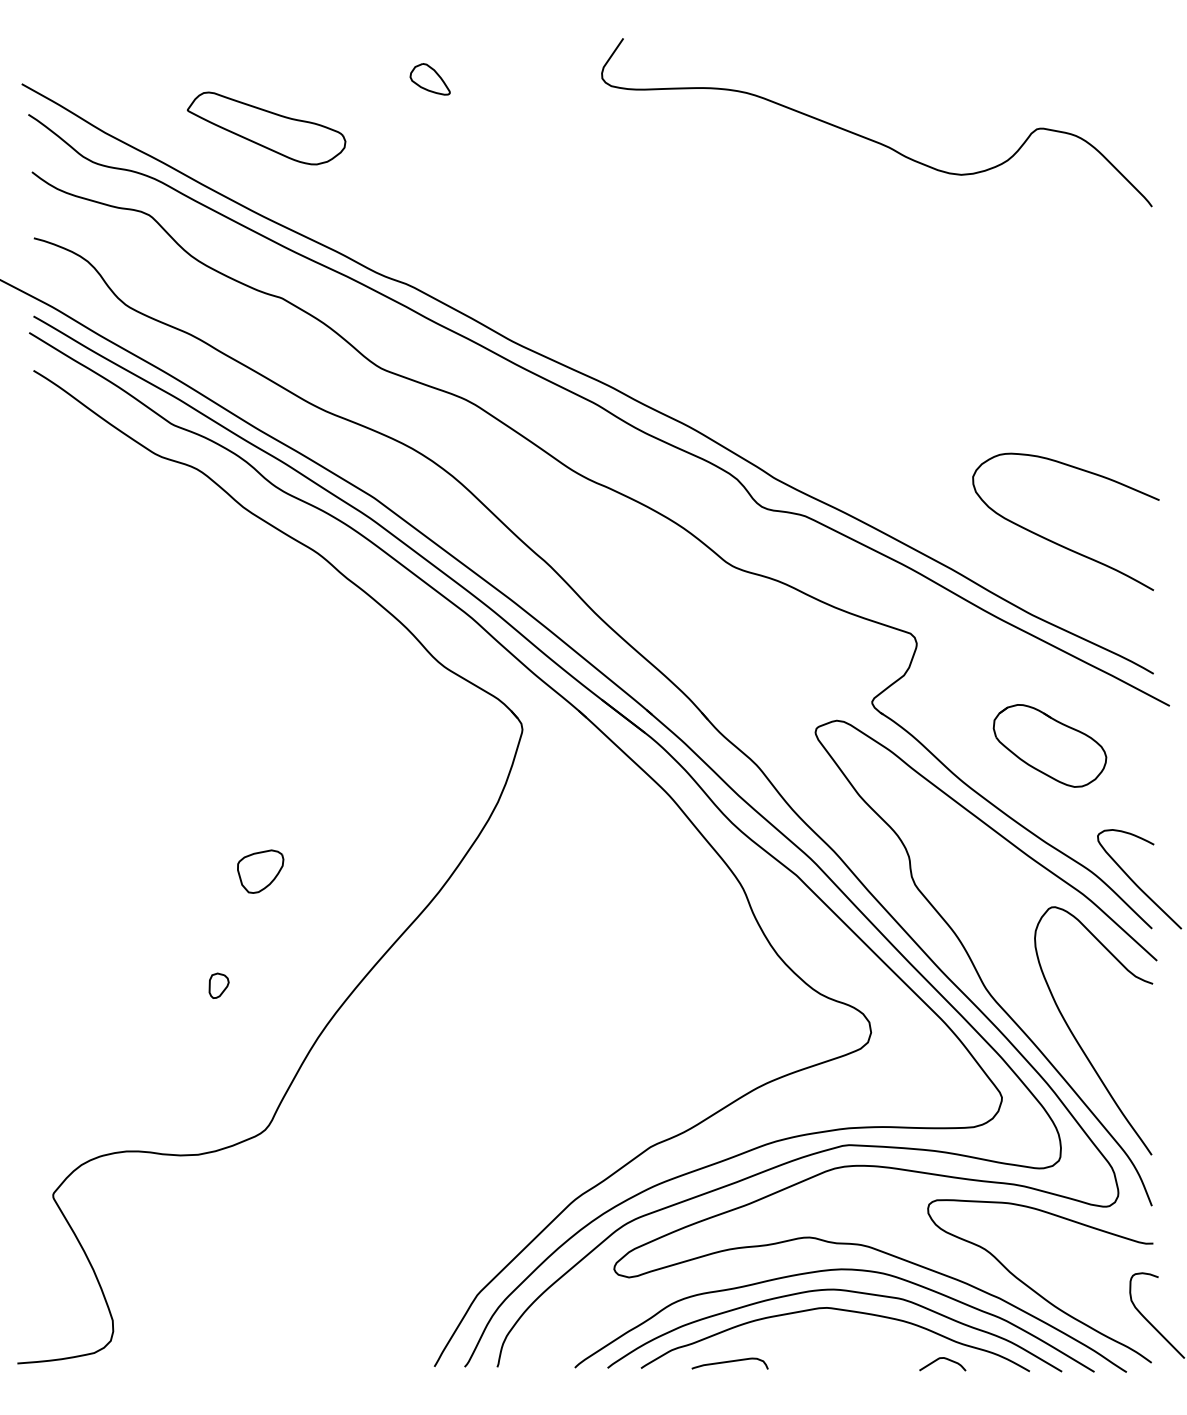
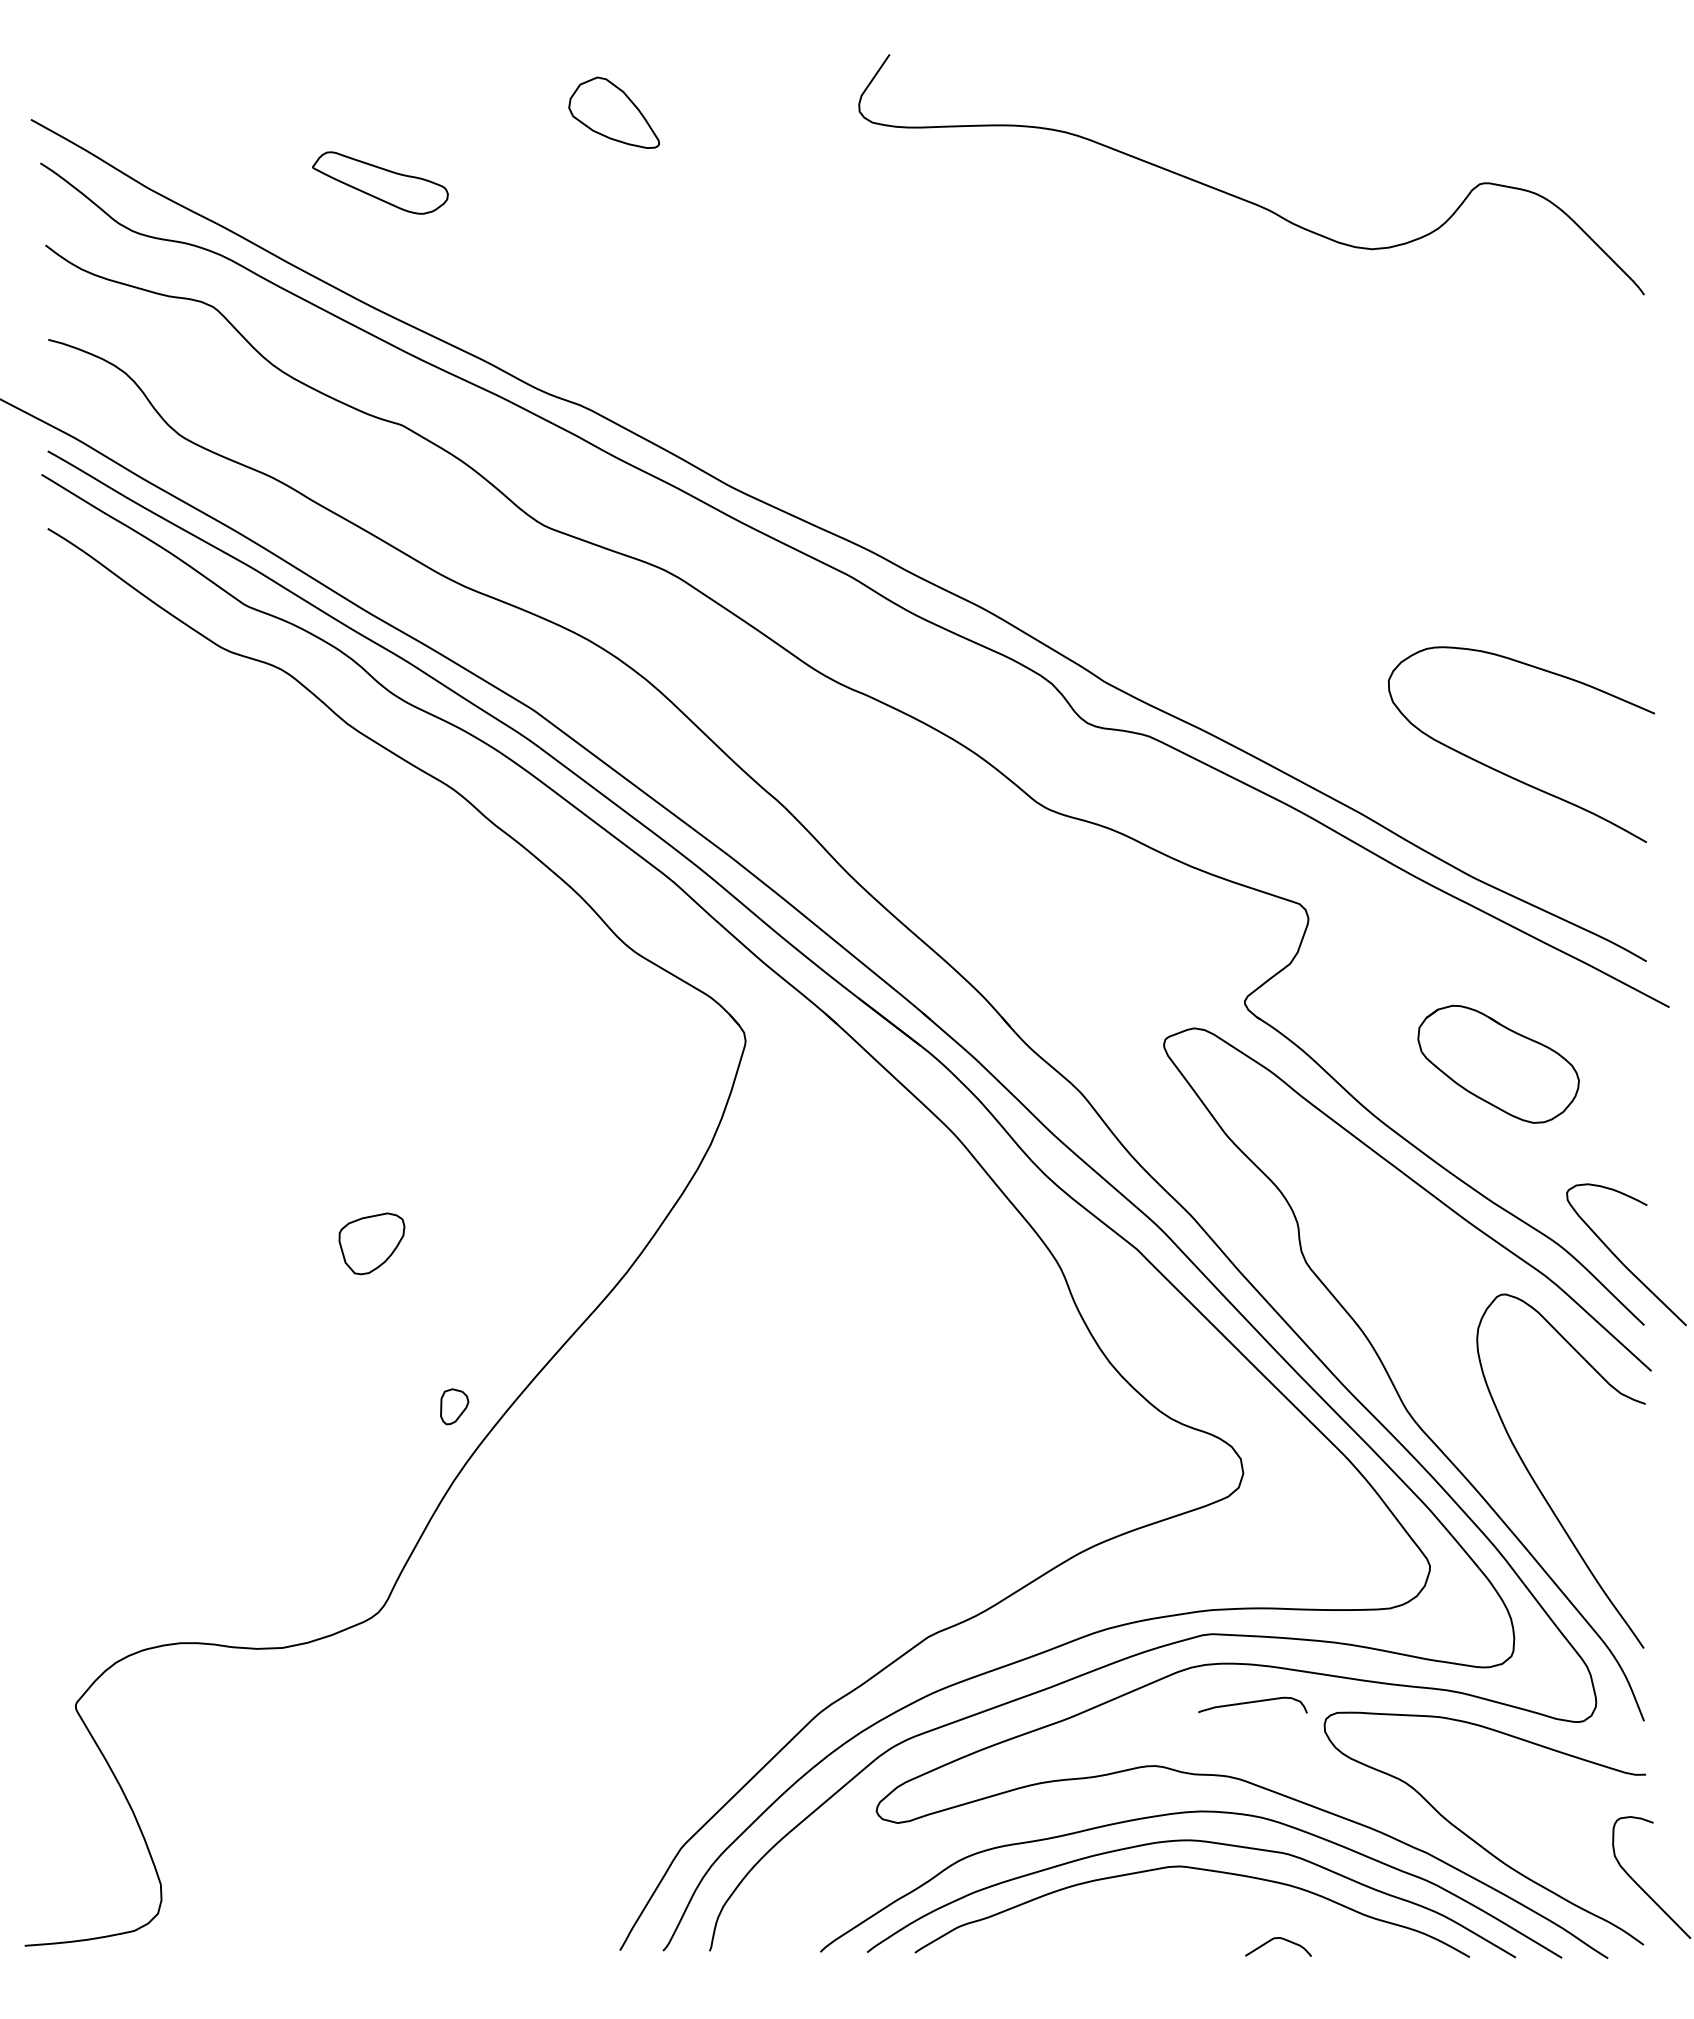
part: (429, 79) -> (613, 112), size x1.6
part: (266, 128) -> (380, 182), size x0.6
part: (219, 985) -> (454, 1406), moved
curve: (940, 1359) -> (1275, 1939), moved
curve: (729, 1362) -> (1251, 1703), moved

